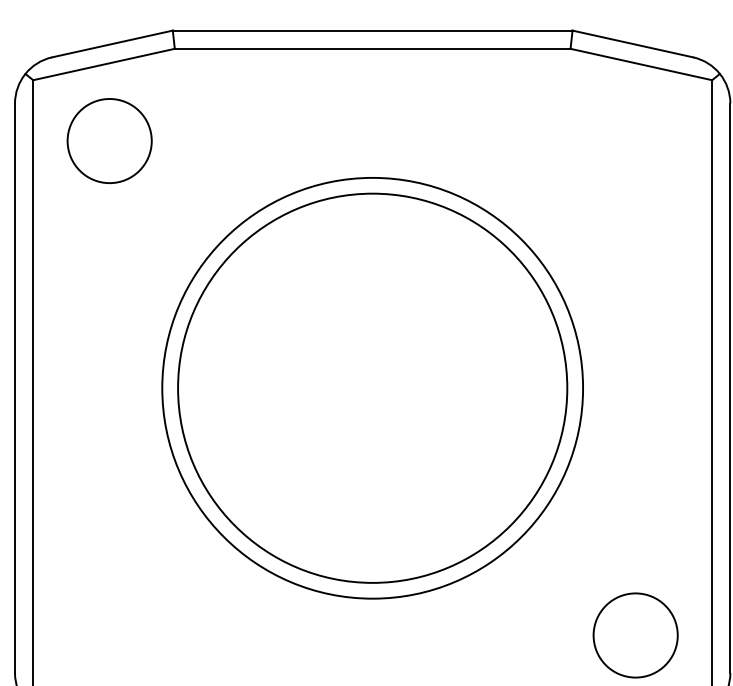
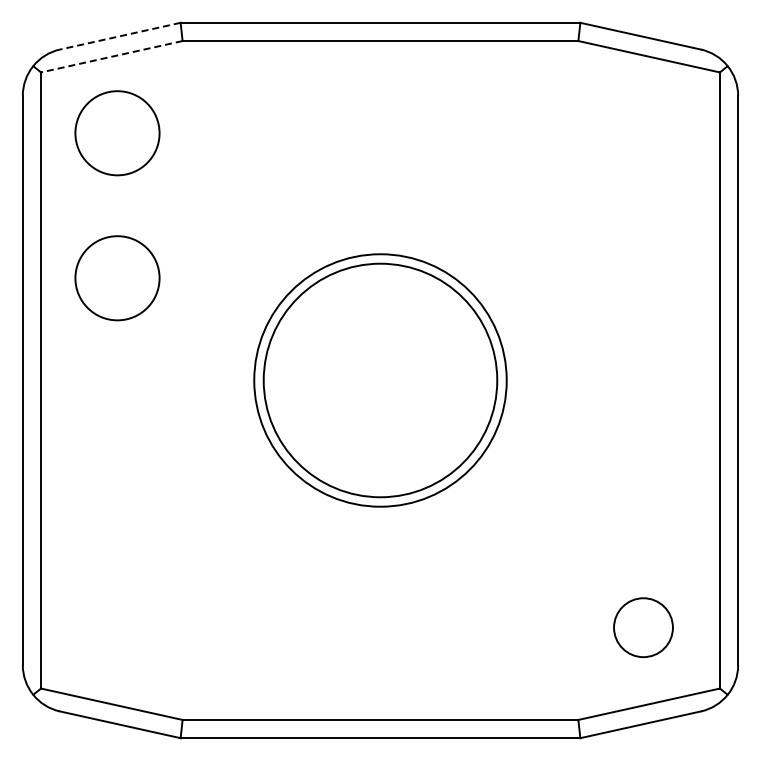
line: (112, 44) -> (120, 36), solid -> dashed
line: (103, 64) -> (111, 56), solid -> dashed
circle: (109, 286) -> (117, 278), added
circle: (372, 388) -> (380, 380), size x0.6
circle: (372, 388) -> (380, 380), size x0.6
circle: (635, 635) -> (643, 627), size x0.7

